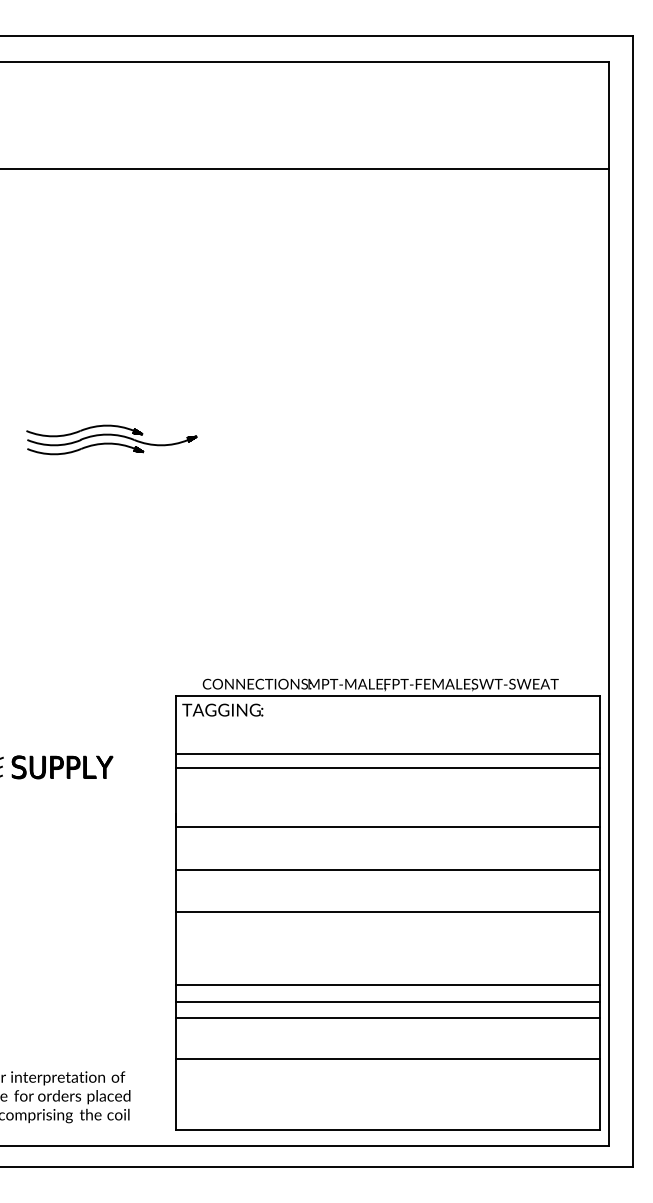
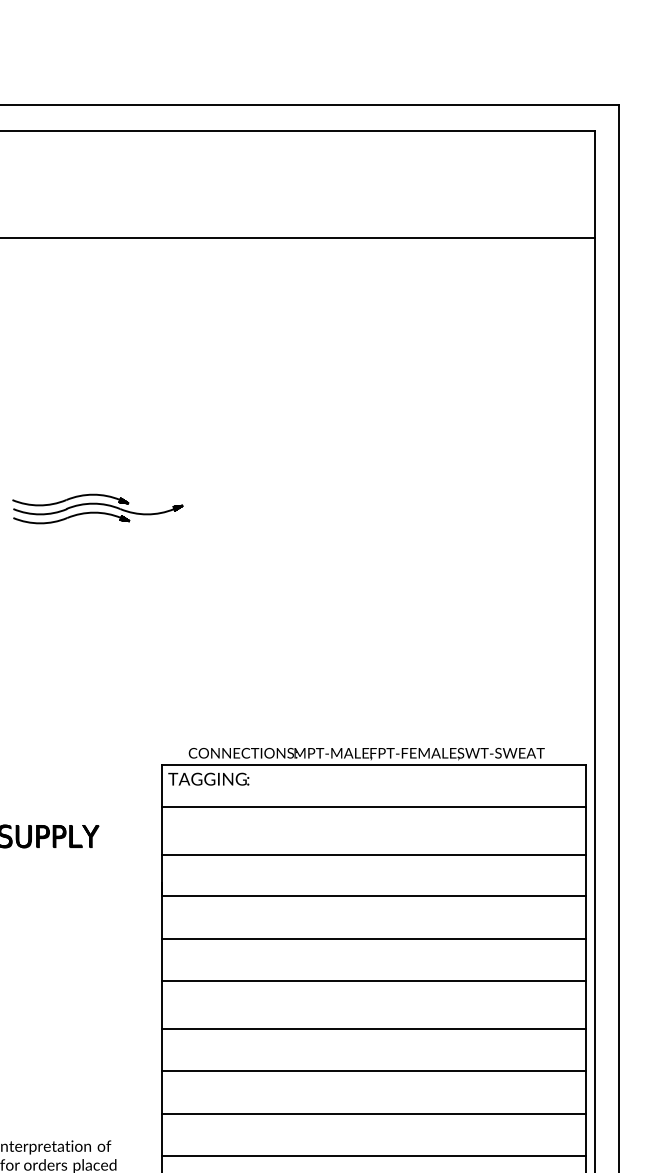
line: (387, 754) -> (373, 855), moved
line: (387, 768) -> (373, 807), moved
line: (387, 985) -> (373, 1029), moved
line: (387, 1018) -> (373, 1114), moved
line: (387, 1058) -> (373, 1155), moved

